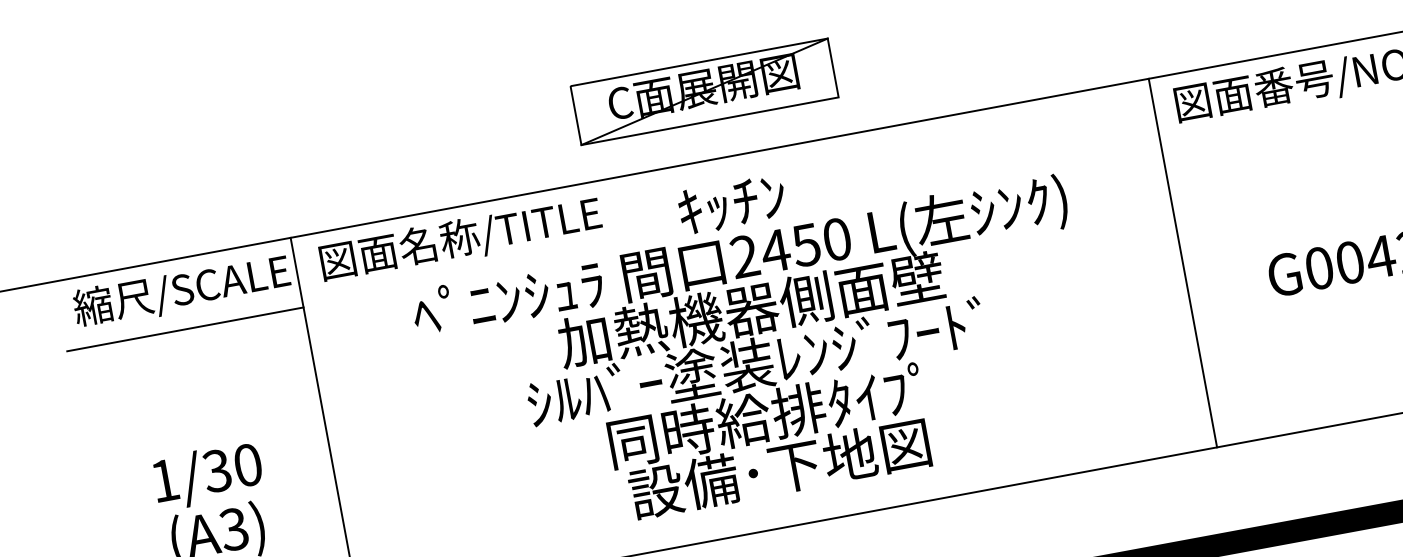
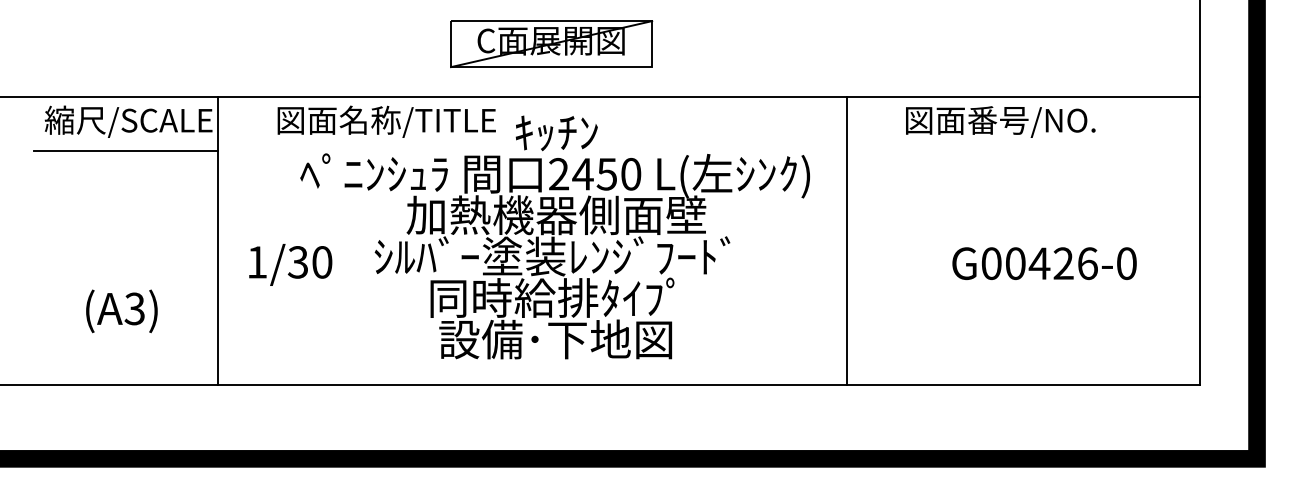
text: (460, 239) -> (386, 121), moved
line: (1183, 262) -> (847, 240), moved
text: (207, 475) -> (290, 264), moved

